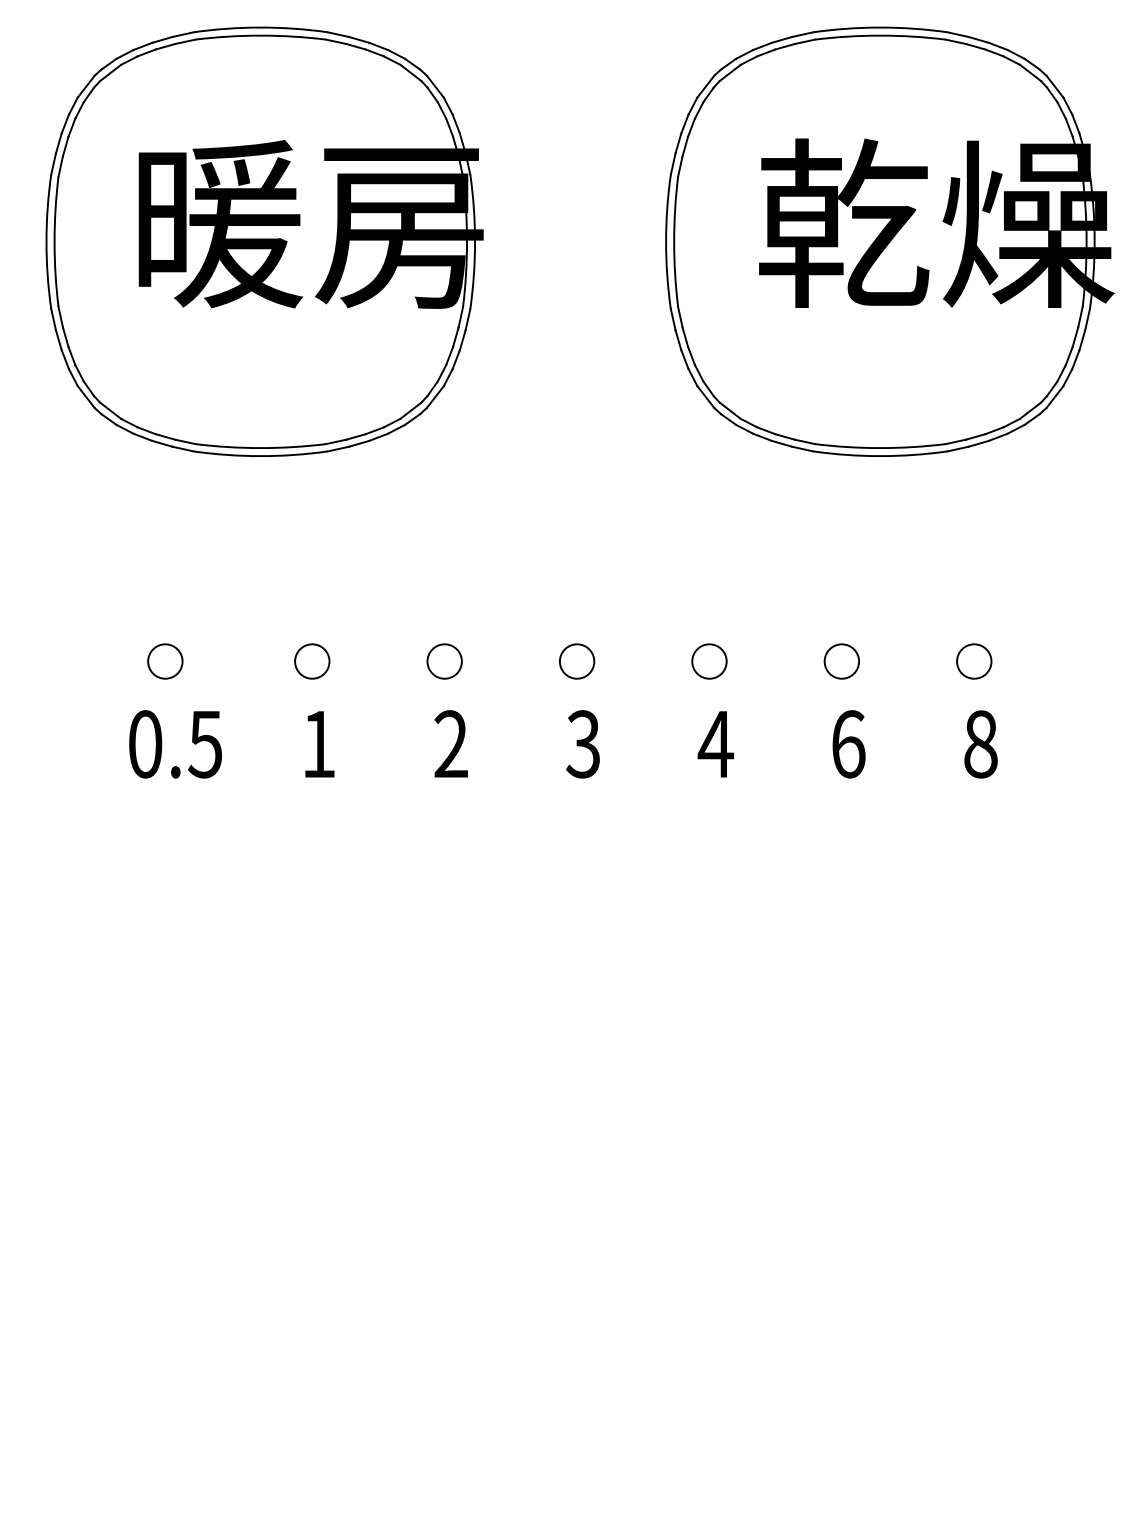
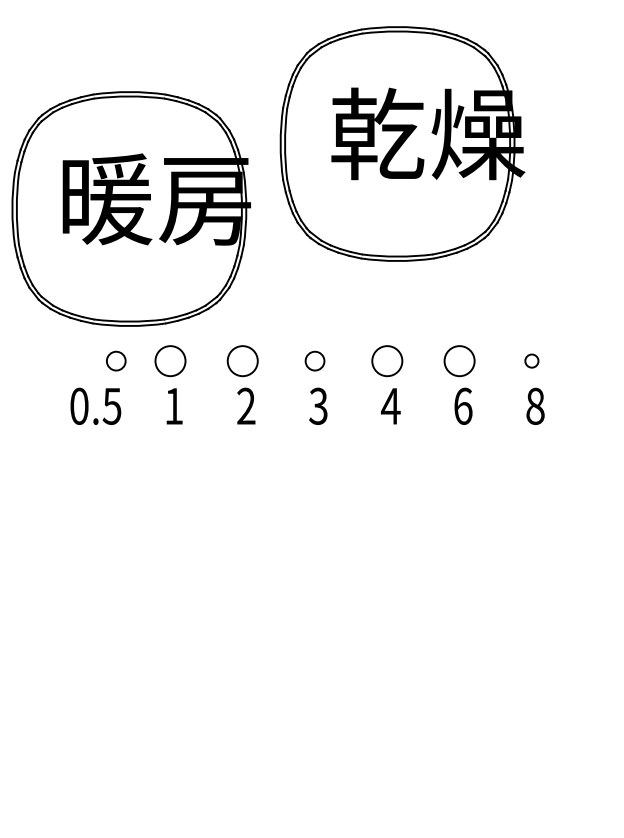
part: (262, 240) -> (130, 208), moved
part: (889, 240) -> (402, 143), moved
circle: (165, 660) -> (116, 360), moved
circle: (312, 660) -> (170, 360), size x1.6
circle: (444, 660) -> (242, 360), size x1.6
circle: (707, 660) -> (386, 360), size x1.6
circle: (841, 660) -> (459, 360), size x1.6
circle: (973, 660) -> (531, 360), size x0.7

